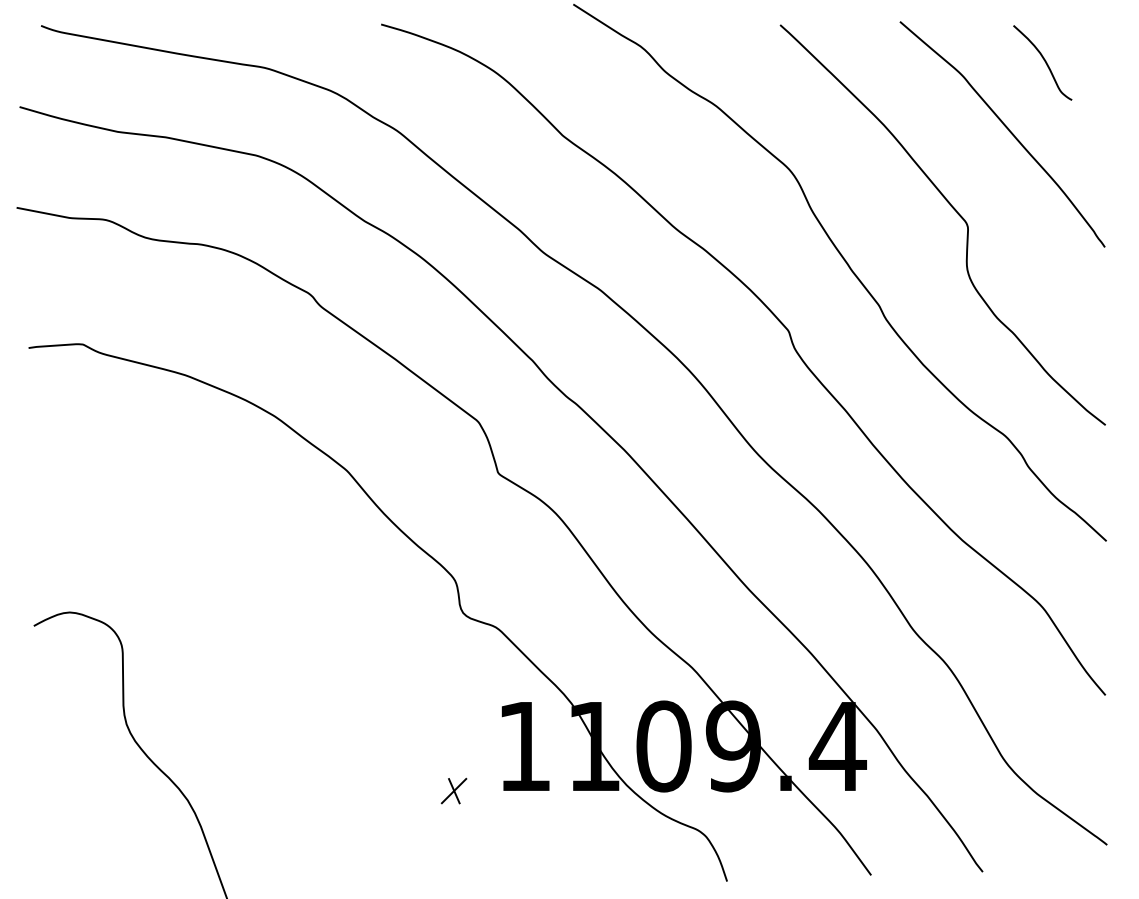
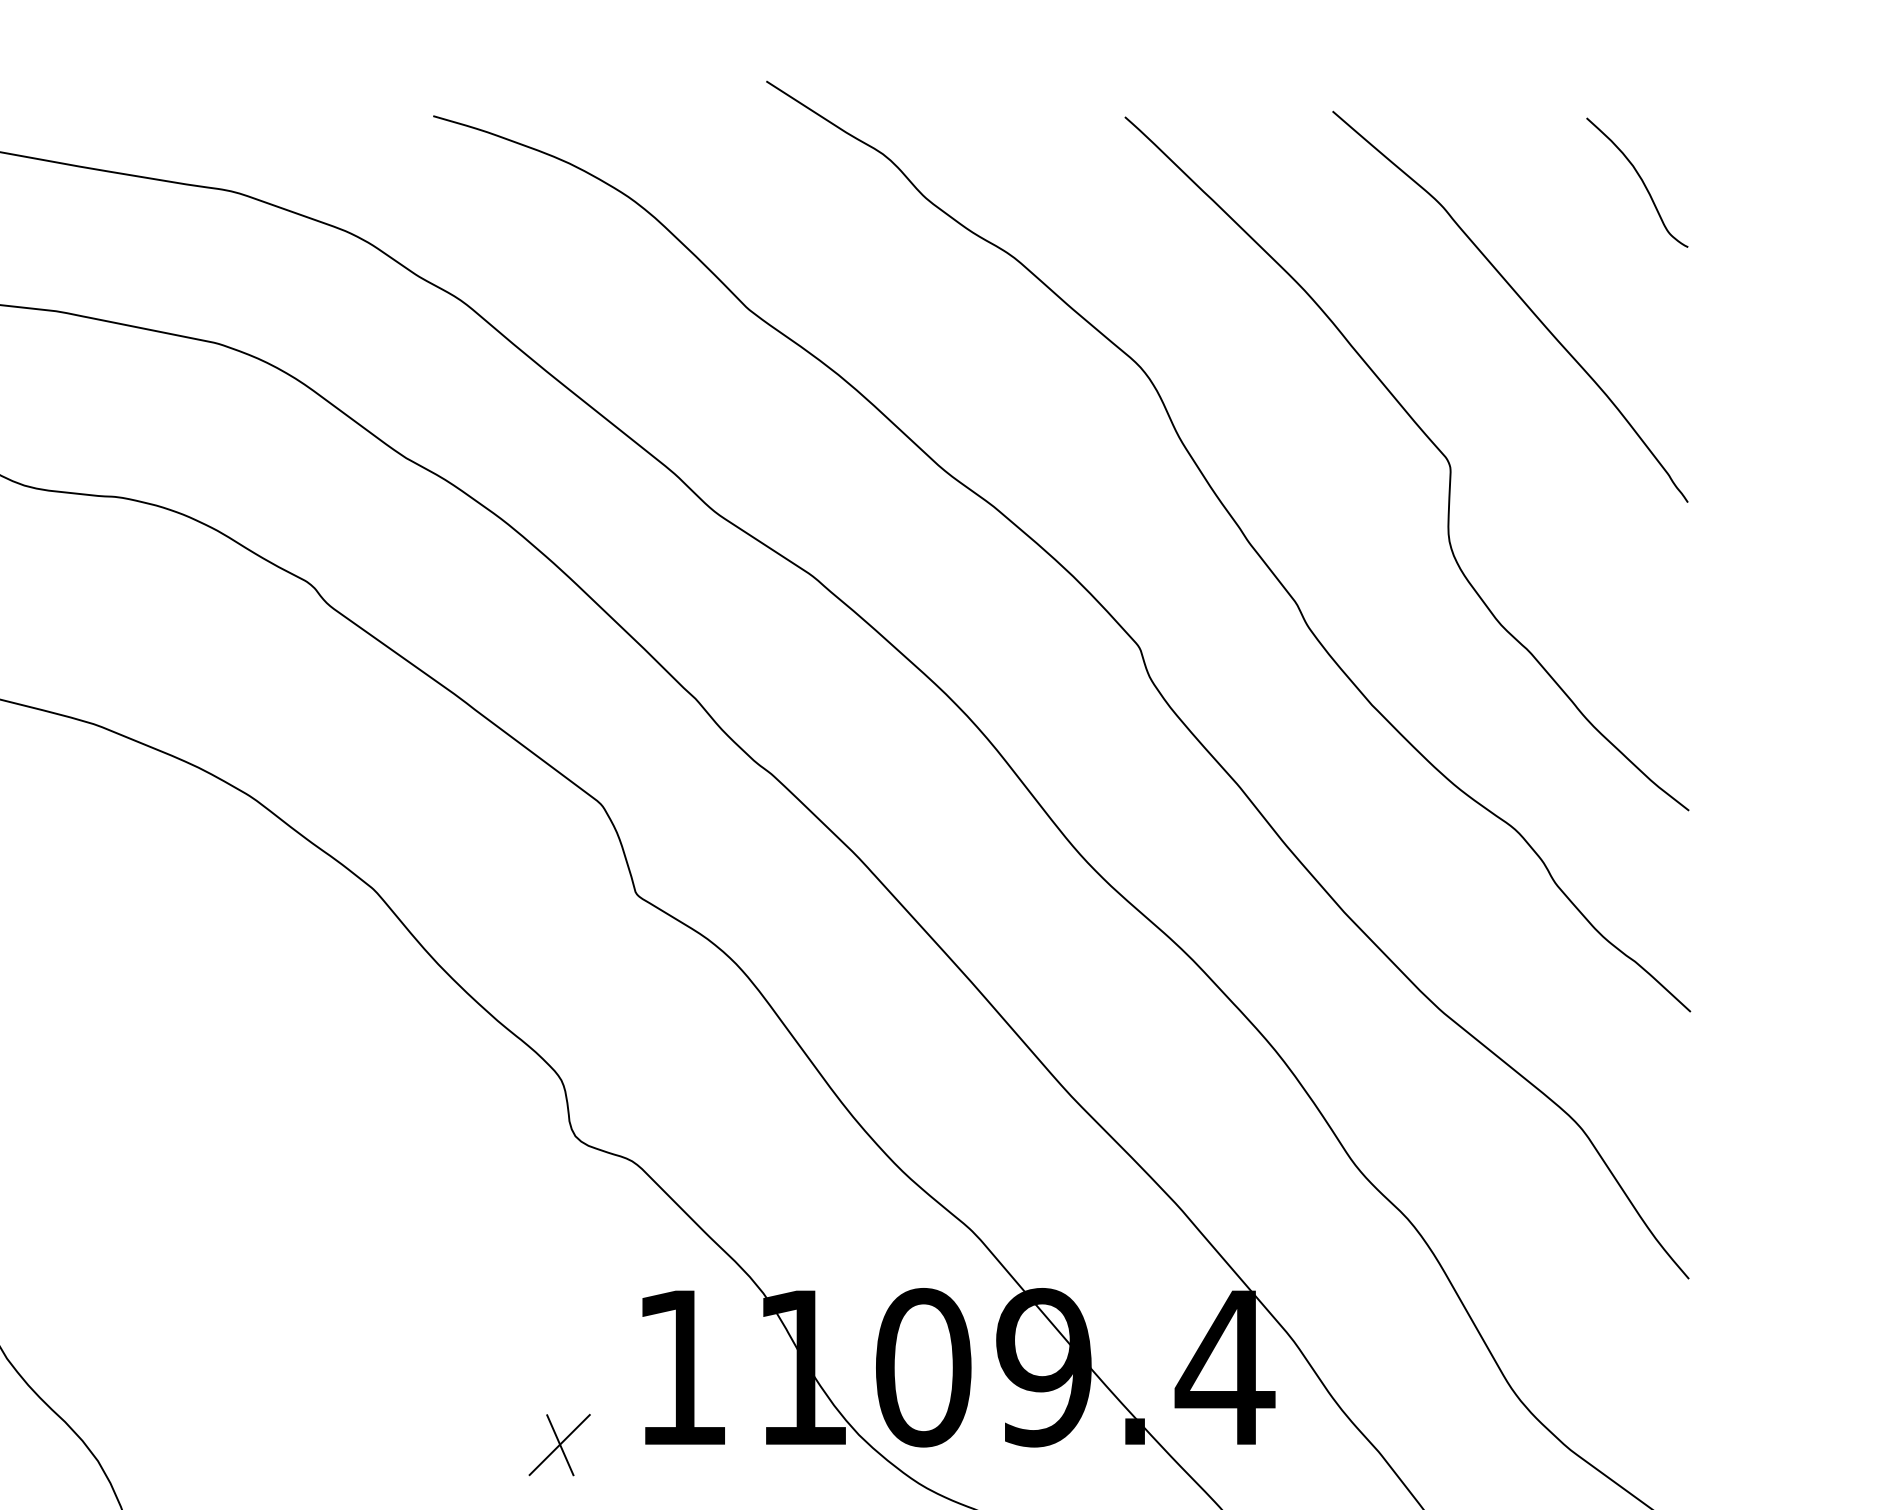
curve: (1043, 60) -> (1638, 178), moved
part: (453, 790) -> (558, 1443), size x1.43

